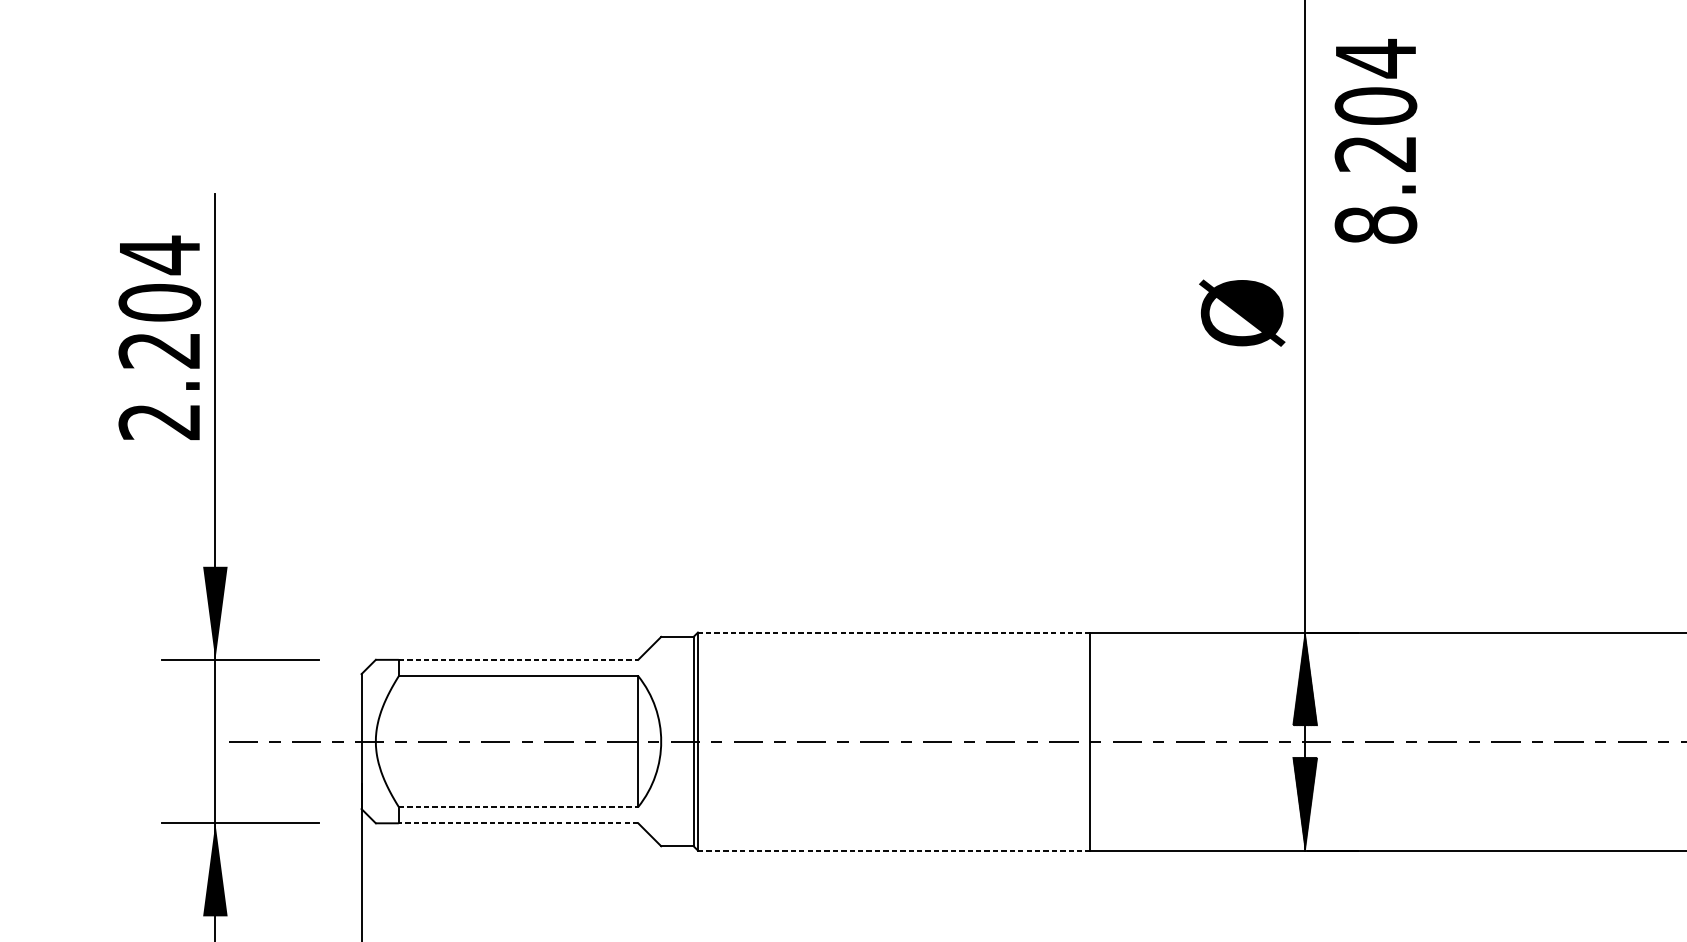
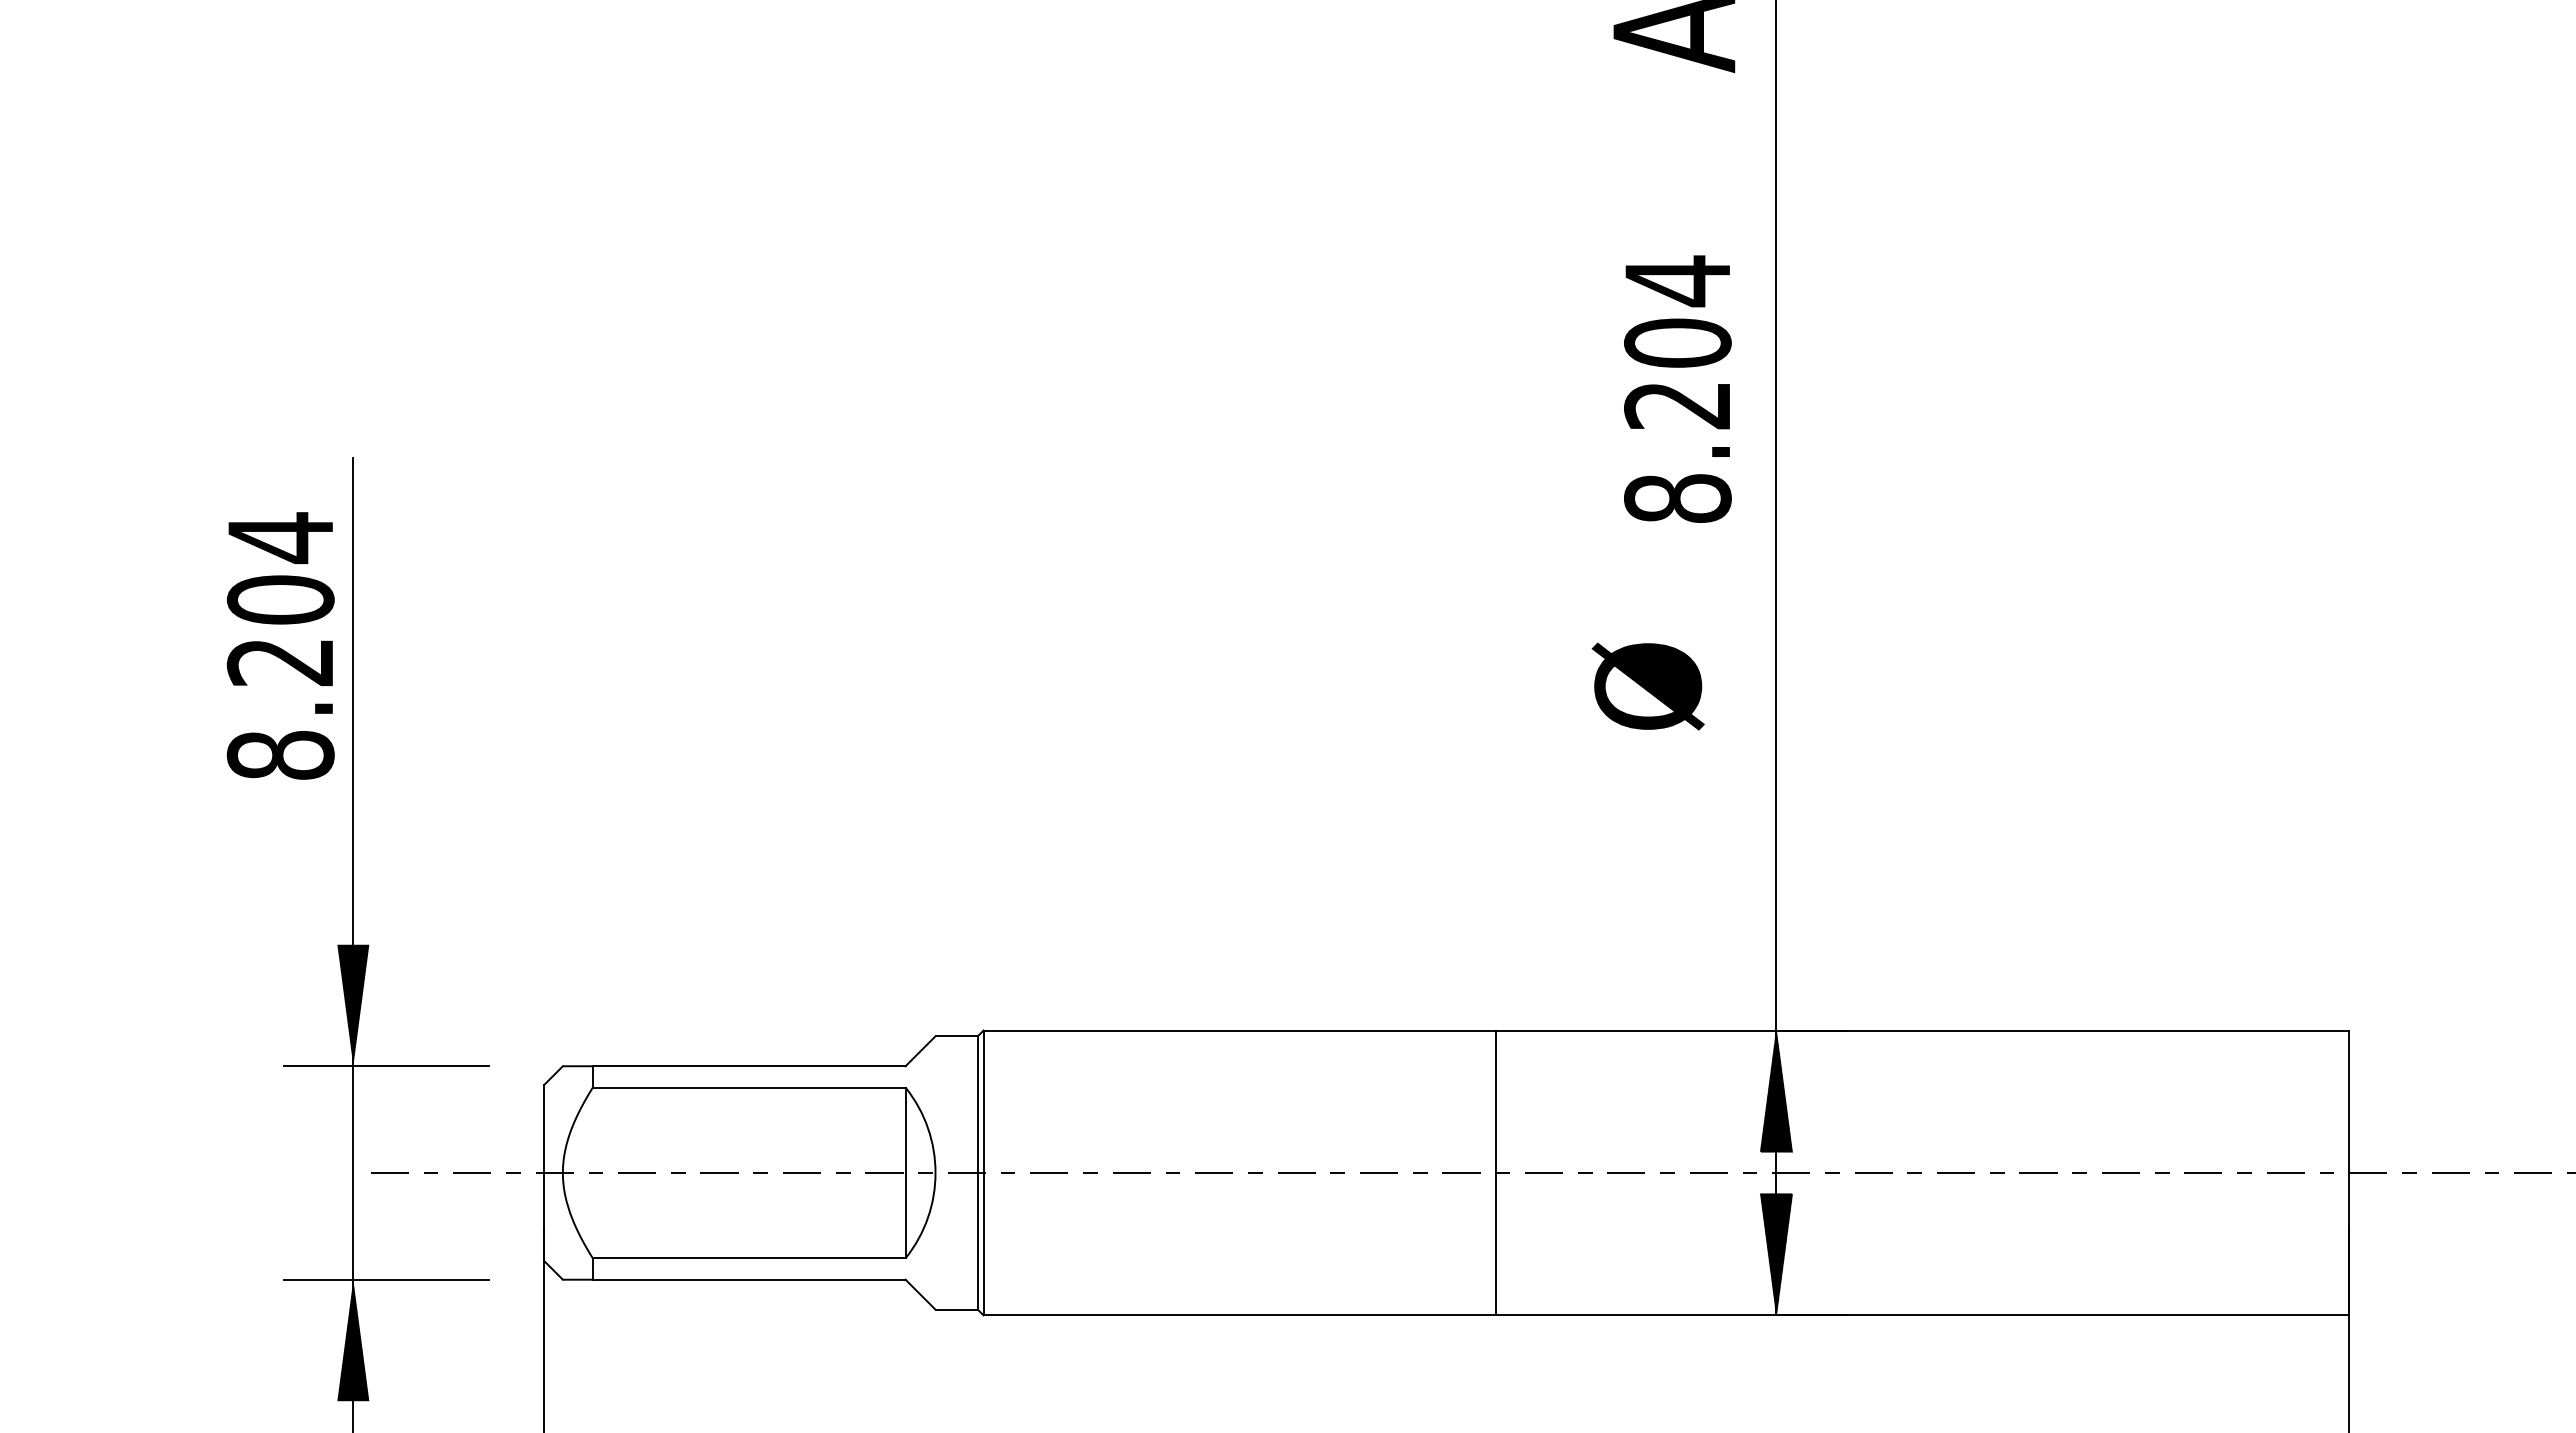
text: (1375, 140) -> (1677, 388), moved
text: (1241, 313) -> (1647, 686), moved
text: (159, 421) -> (280, 755), 2.204 -> 8.204
line: (894, 632) -> (1239, 1030), dashed -> solid
line: (518, 660) -> (749, 1066), dashed -> solid
line: (518, 807) -> (749, 1258), dashed -> solid
line: (517, 823) -> (748, 1279), dashed -> solid
line: (894, 850) -> (1240, 1315), dashed -> solid

